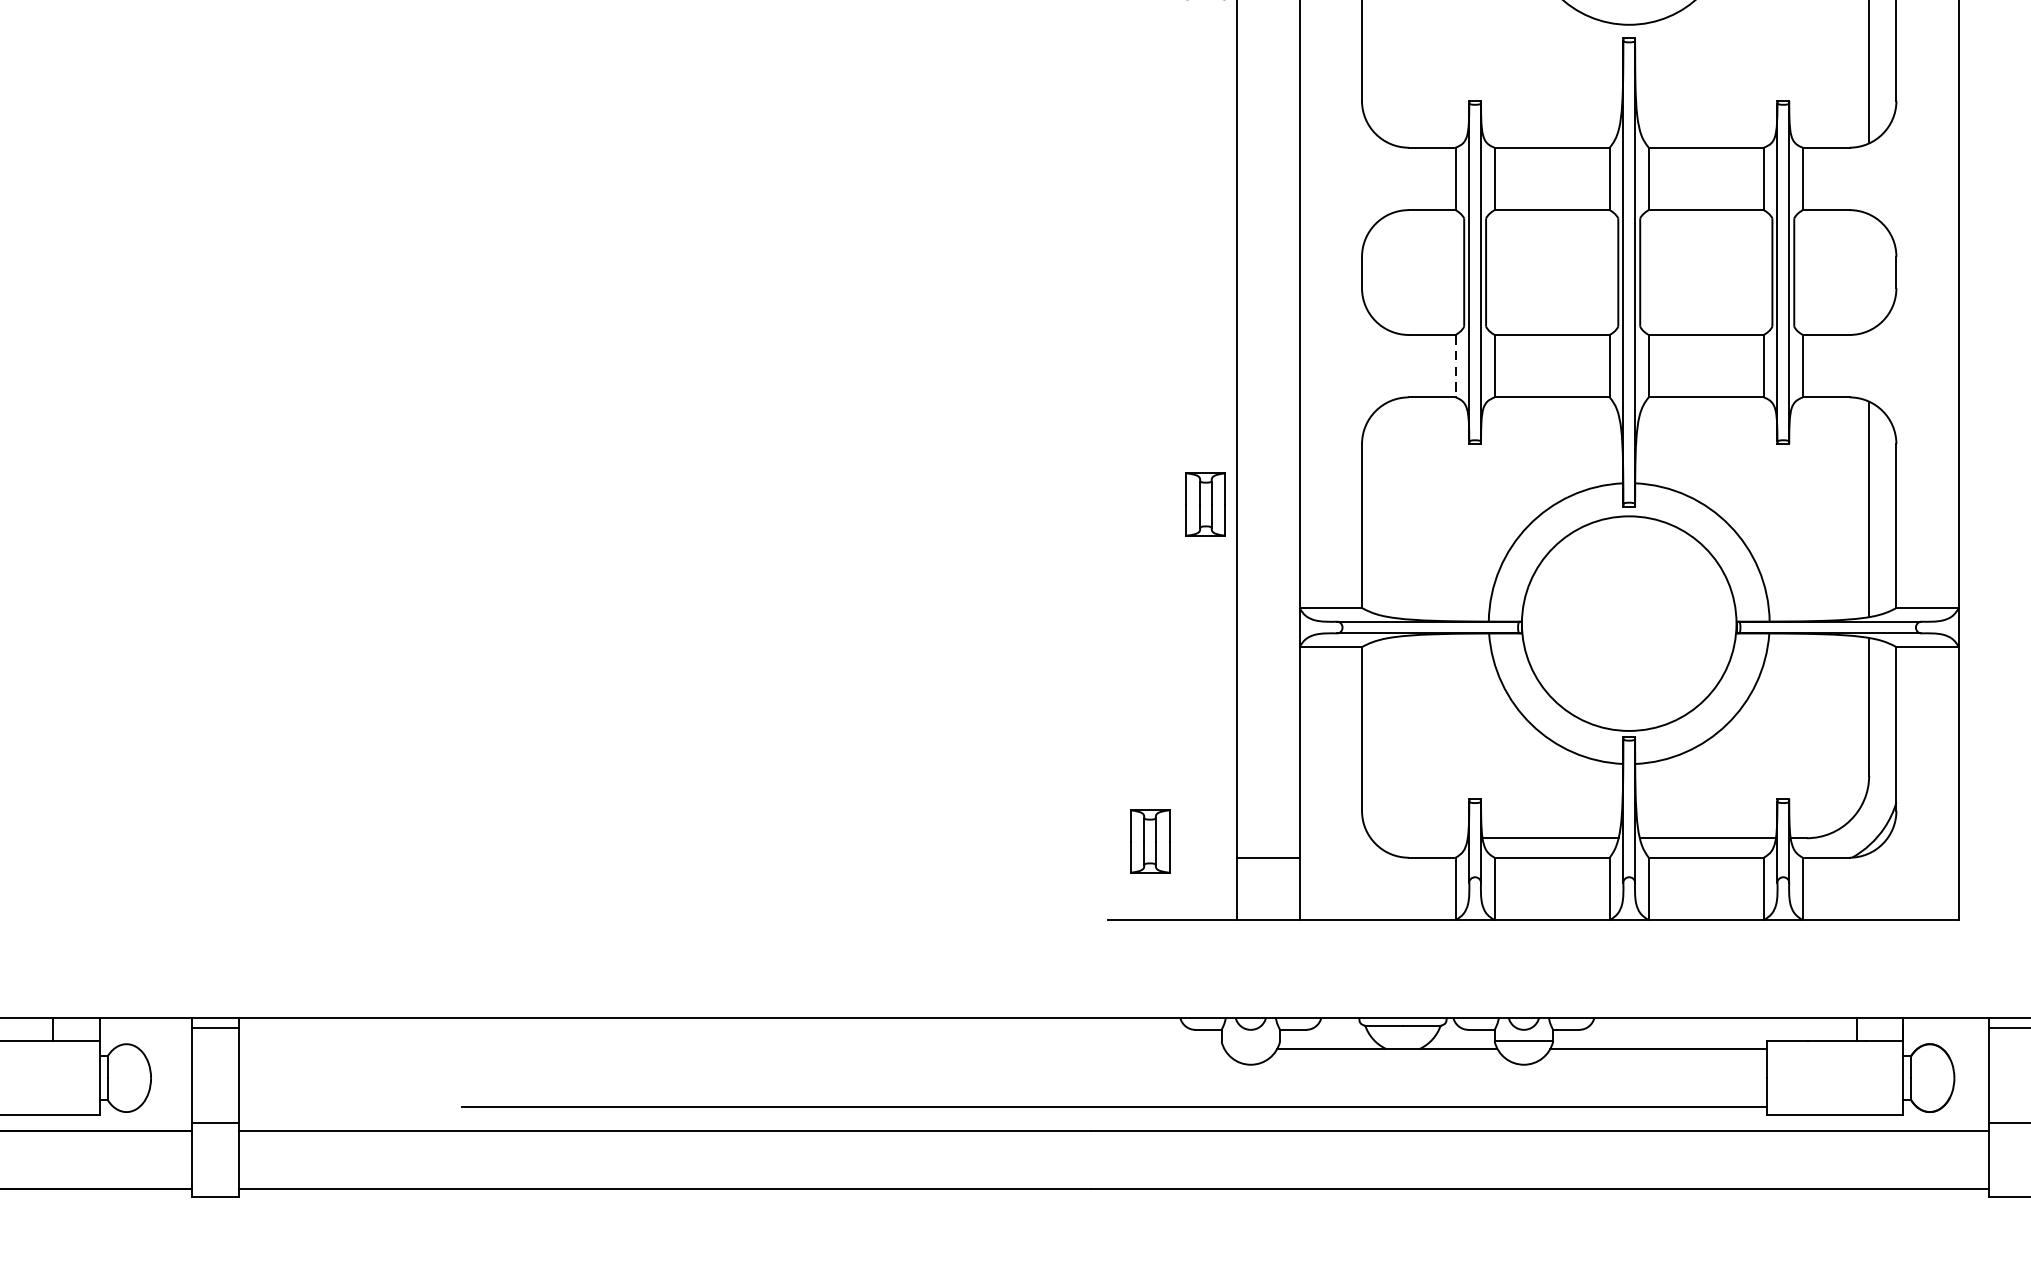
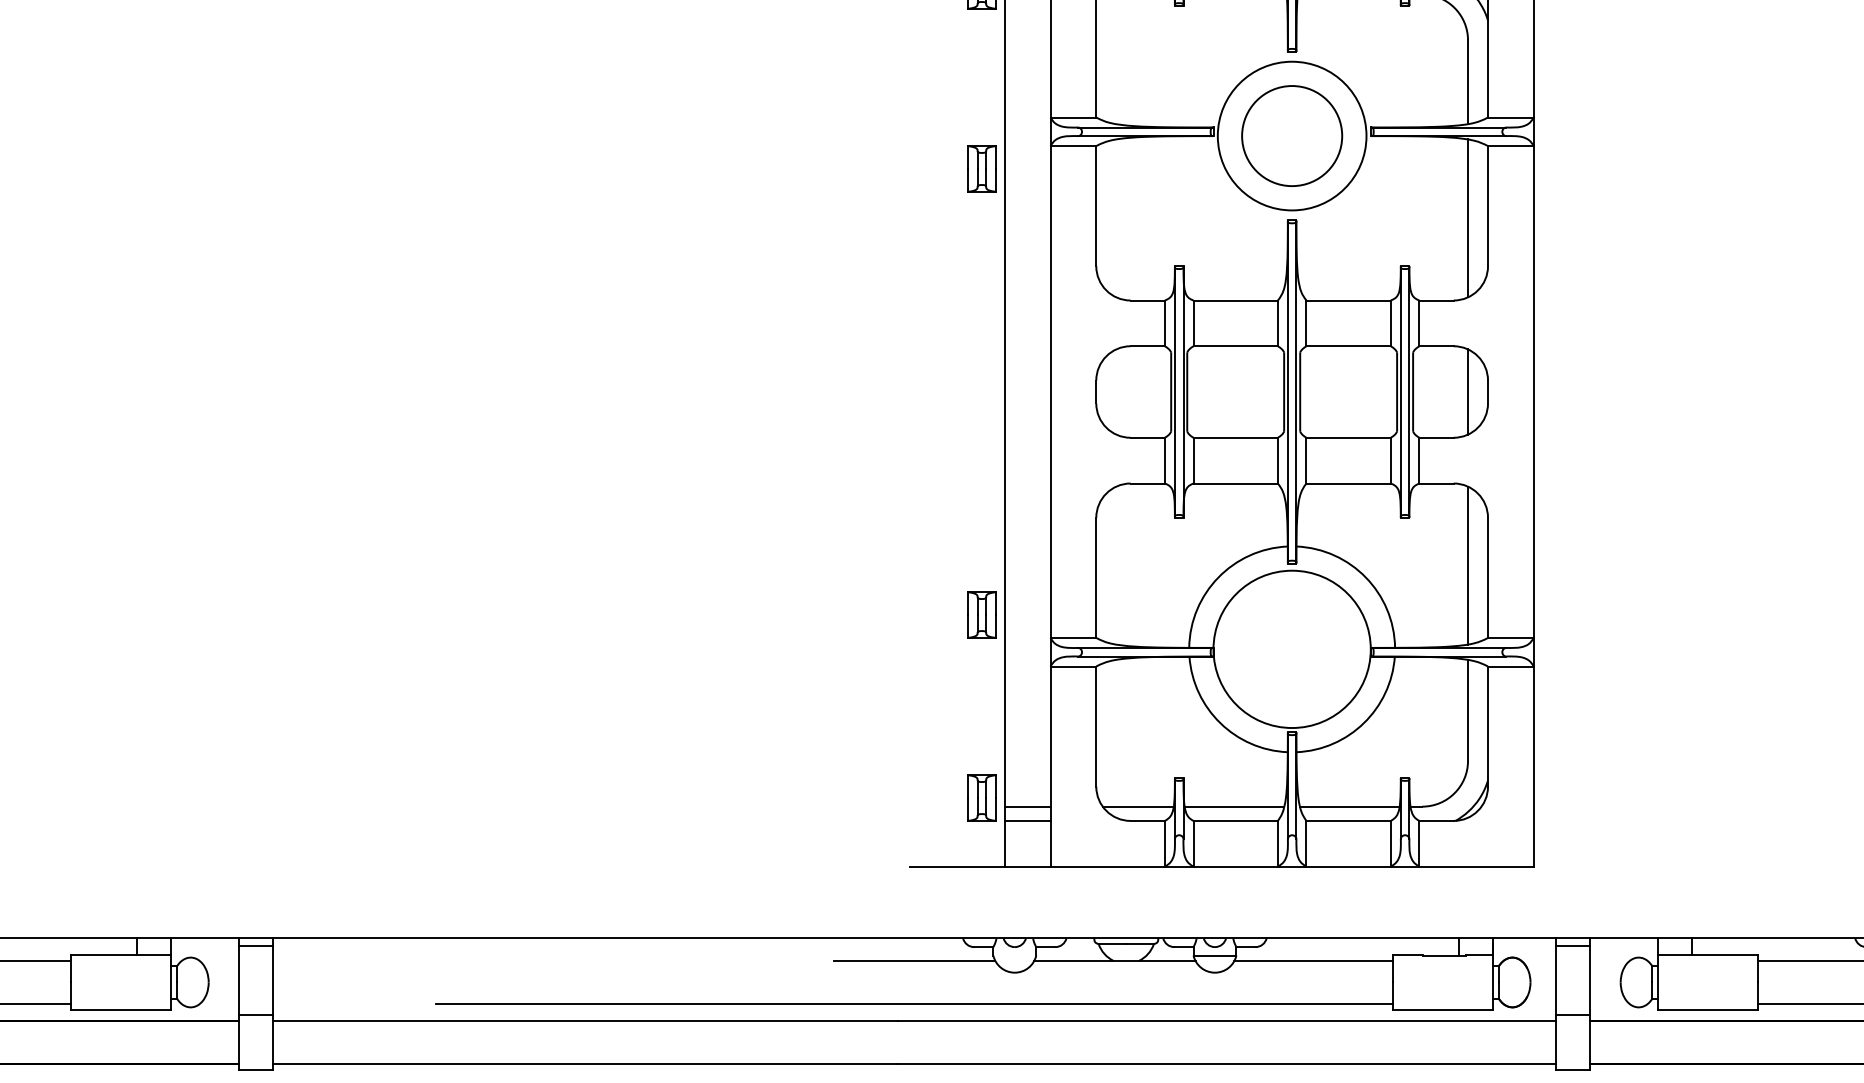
line: (1869, 271) -> (1468, 391), added
line: (1455, 365) -> (1164, 460), dashed -> solid
part: (1205, 503) -> (981, 614), moved
line: (1268, 838) -> (1027, 806), added
line: (1418, 838) -> (1137, 806), added
part: (1149, 840) -> (981, 797), moved
line: (1113, 1049) -> (914, 961), added

